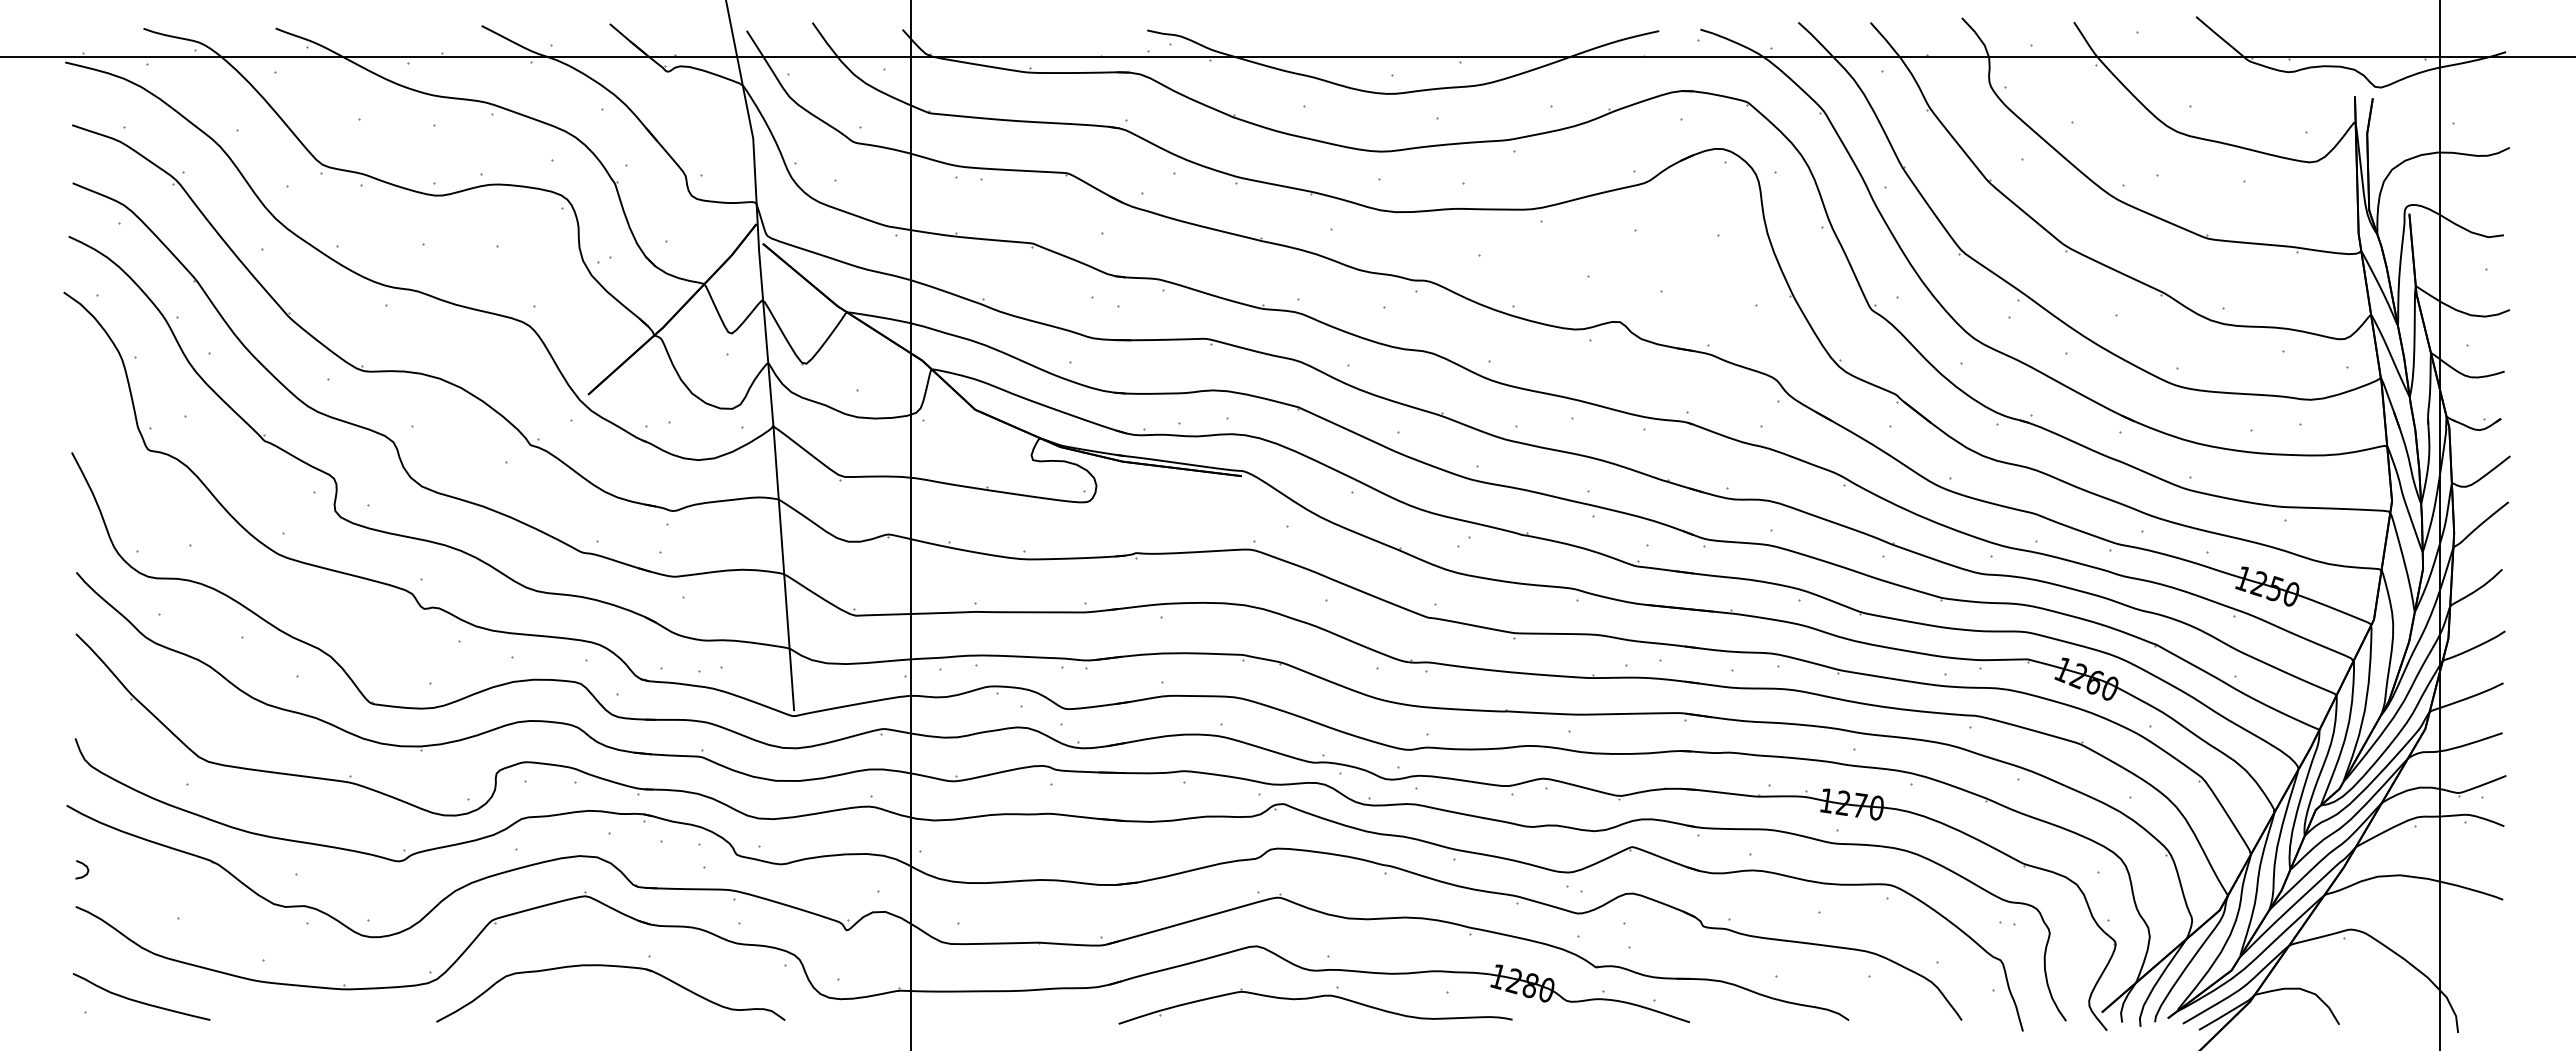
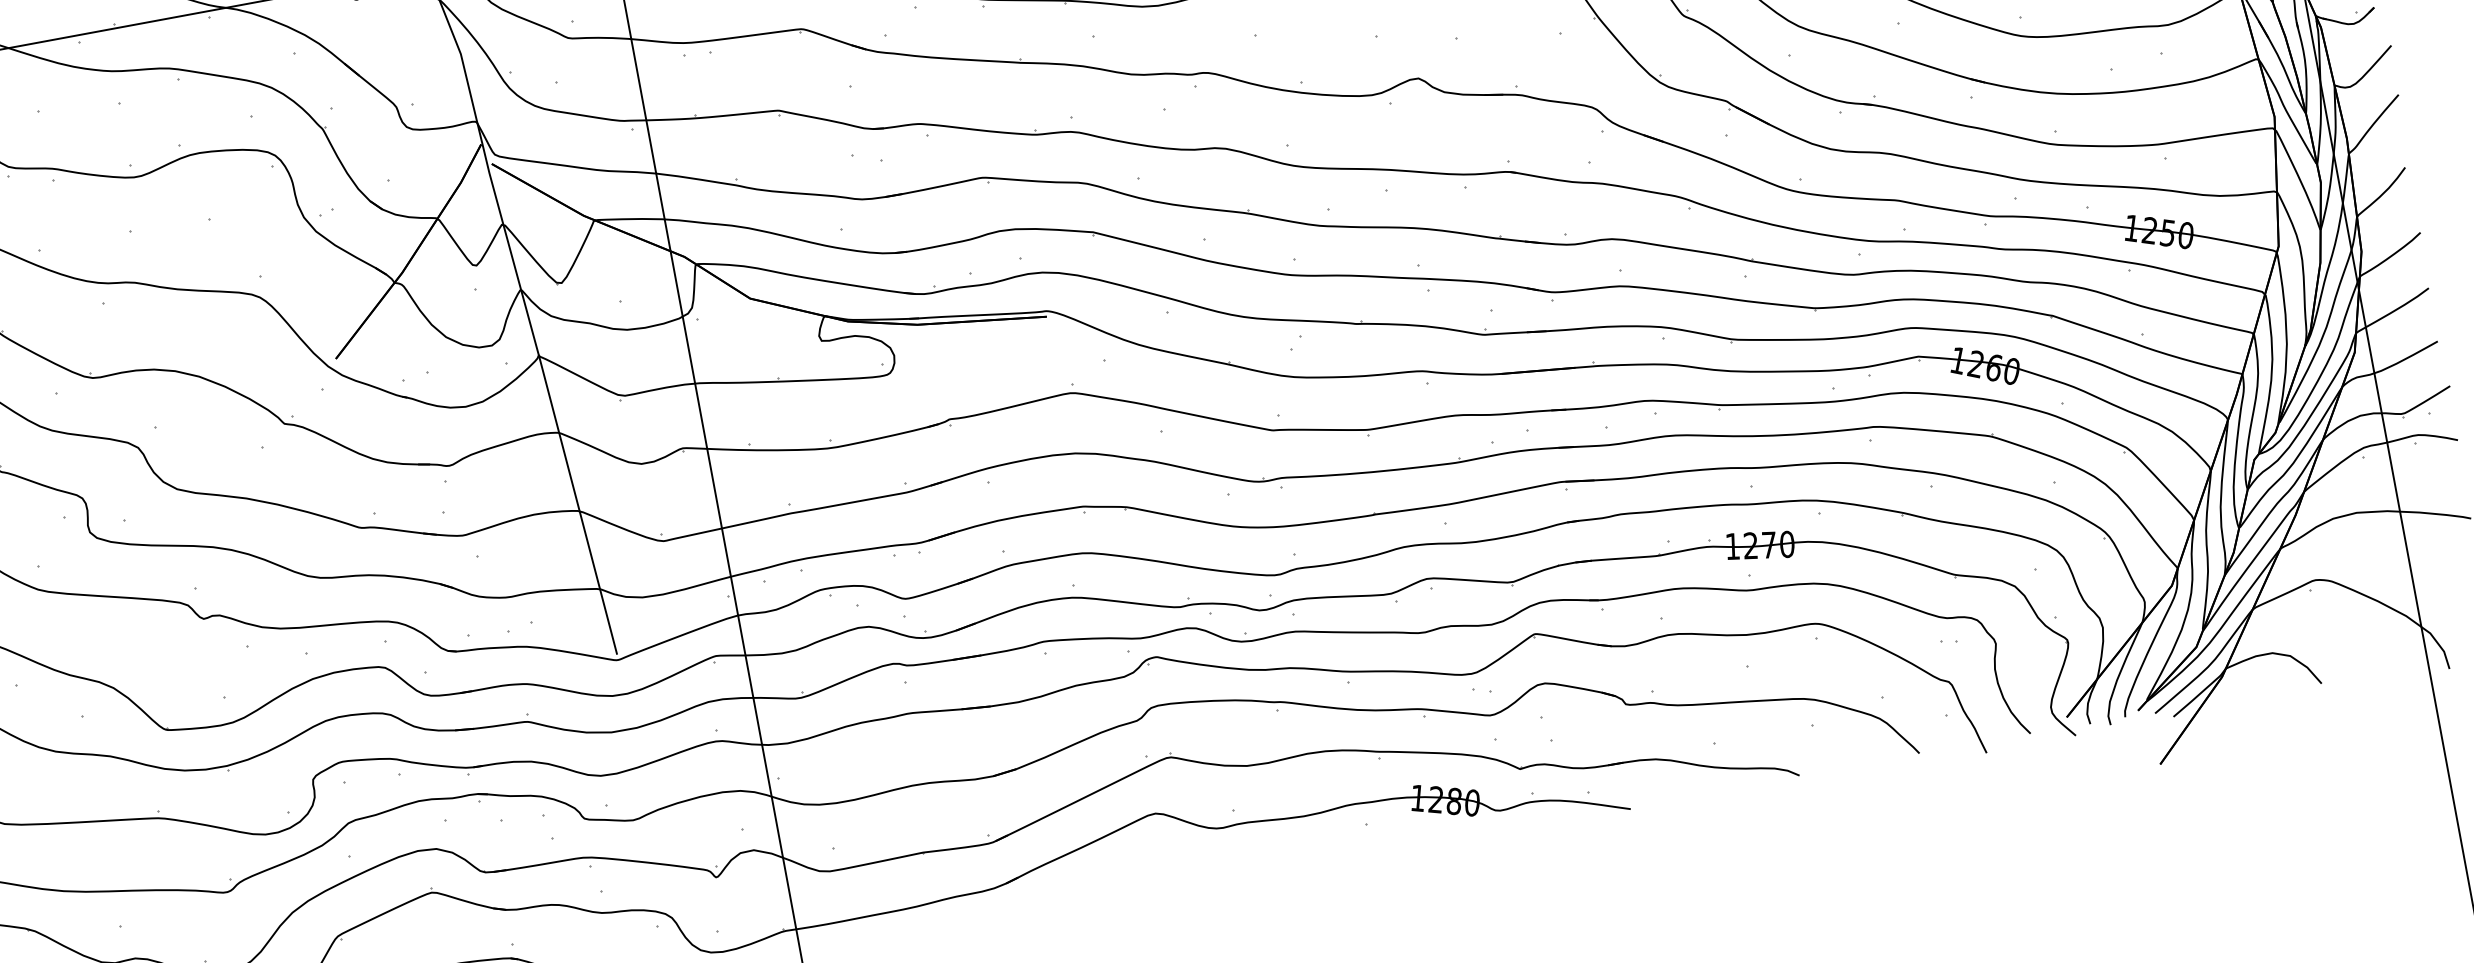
part: (1315, 998) -> (1228, 857), removed

